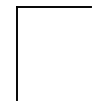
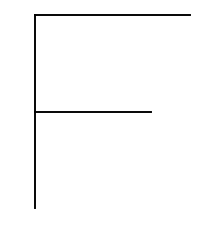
line: (44, 53) -> (92, 111), added

